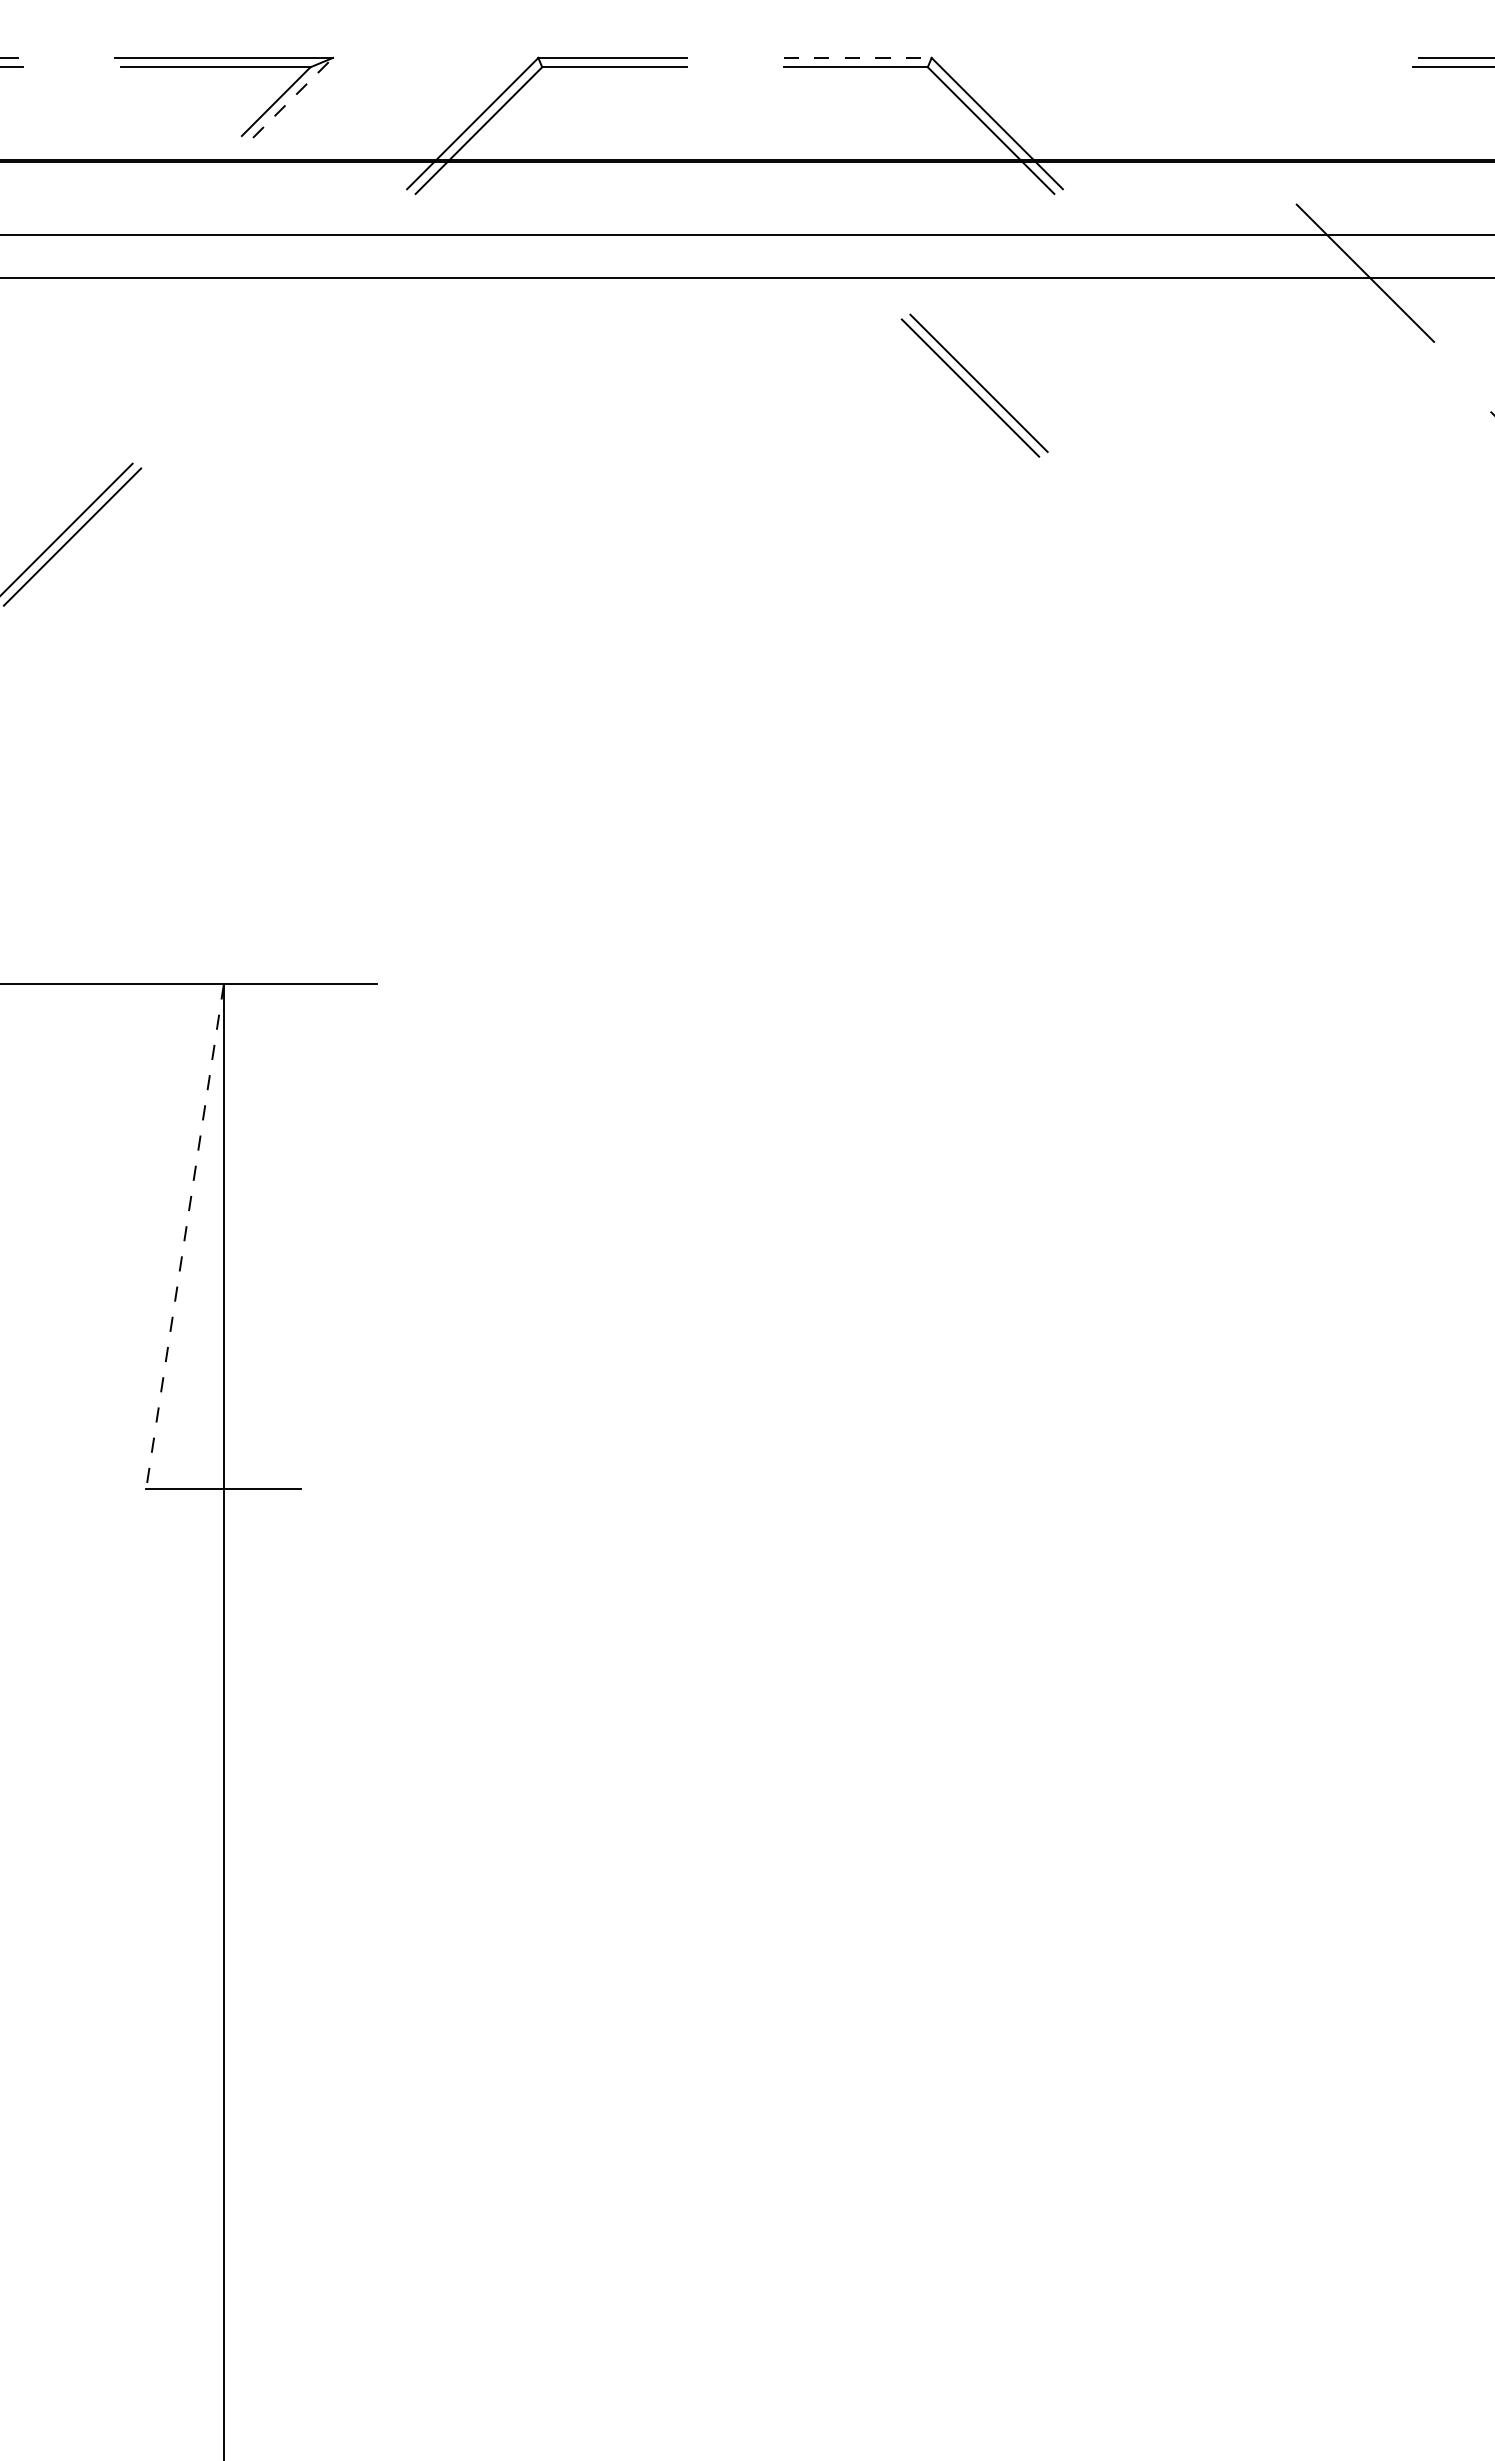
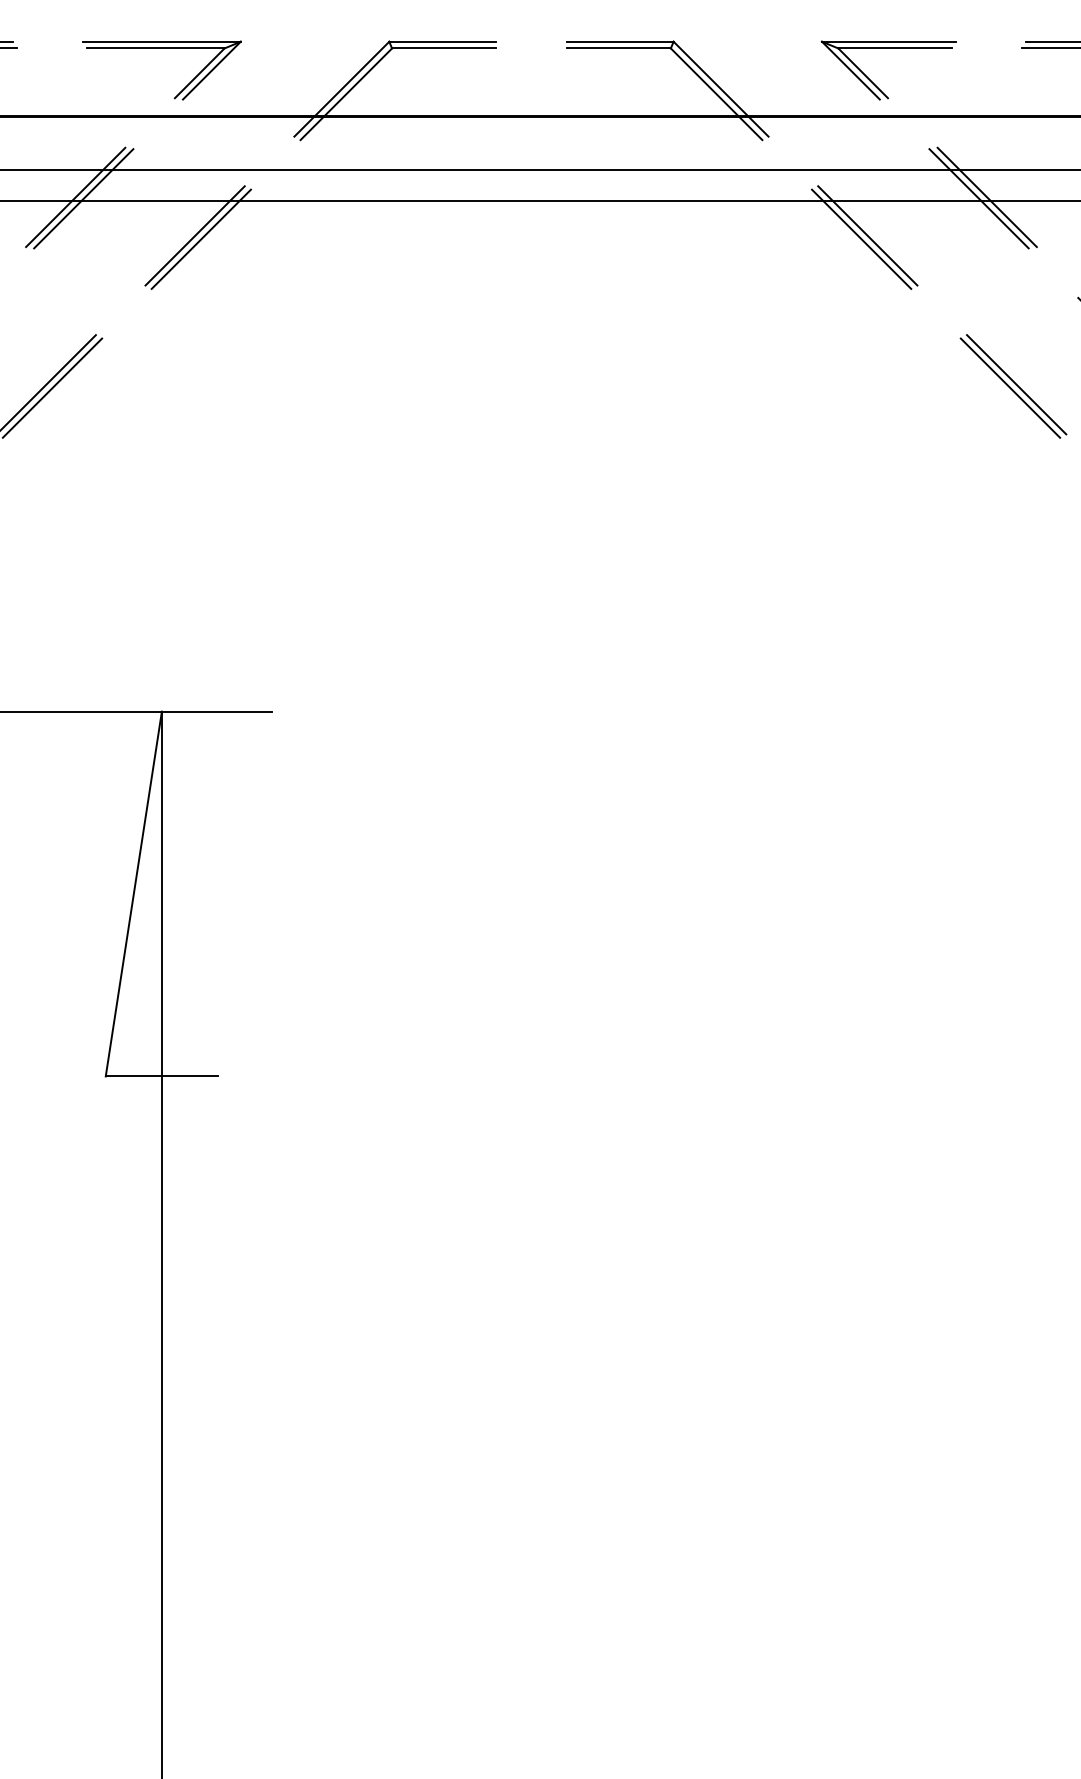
line: (858, 57) -> (620, 41), dashed -> solid
line: (293, 97) -> (212, 70), dashed -> solid
part: (1209, 115) -> (874, 83), added
line: (104, 272) -> (75, 196), added
line: (115, 274) -> (83, 198), added
line: (1353, 274) -> (978, 198), added
line: (269, 326) -> (194, 235), added
line: (1199, 326) -> (867, 235), added
line: (278, 330) -> (201, 238), added
line: (1191, 330) -> (861, 238), added
part: (974, 385) -> (1013, 386), moved
line: (184, 1237) -> (133, 894), dashed -> solid

